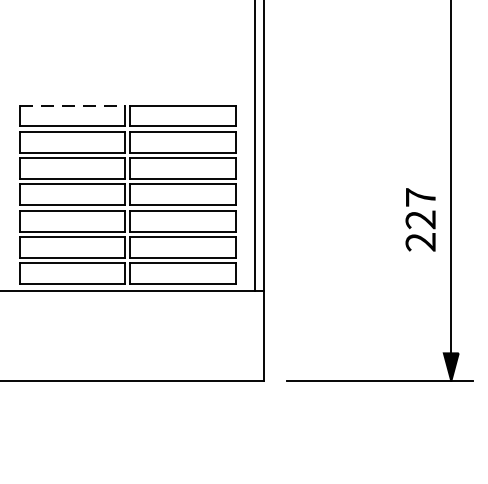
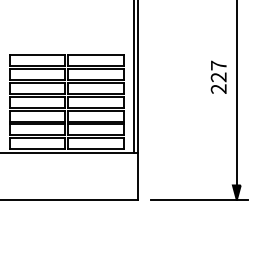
line: (71, 105) -> (37, 55), dashed -> solid
text: (420, 218) -> (218, 76), moved

